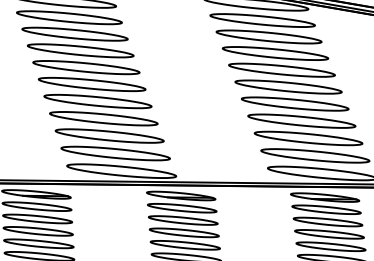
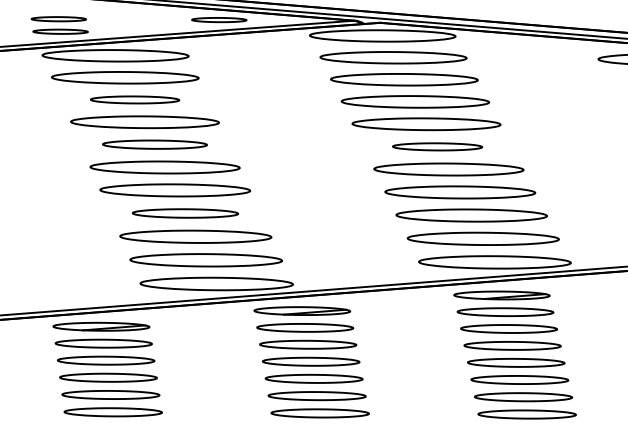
part: (74, 33) -> (134, 99), size x0.6
part: (86, 67) -> (154, 144), size x0.7
part: (288, 86) -> (437, 146), size x0.6
part: (103, 118) -> (185, 213), size x0.7

